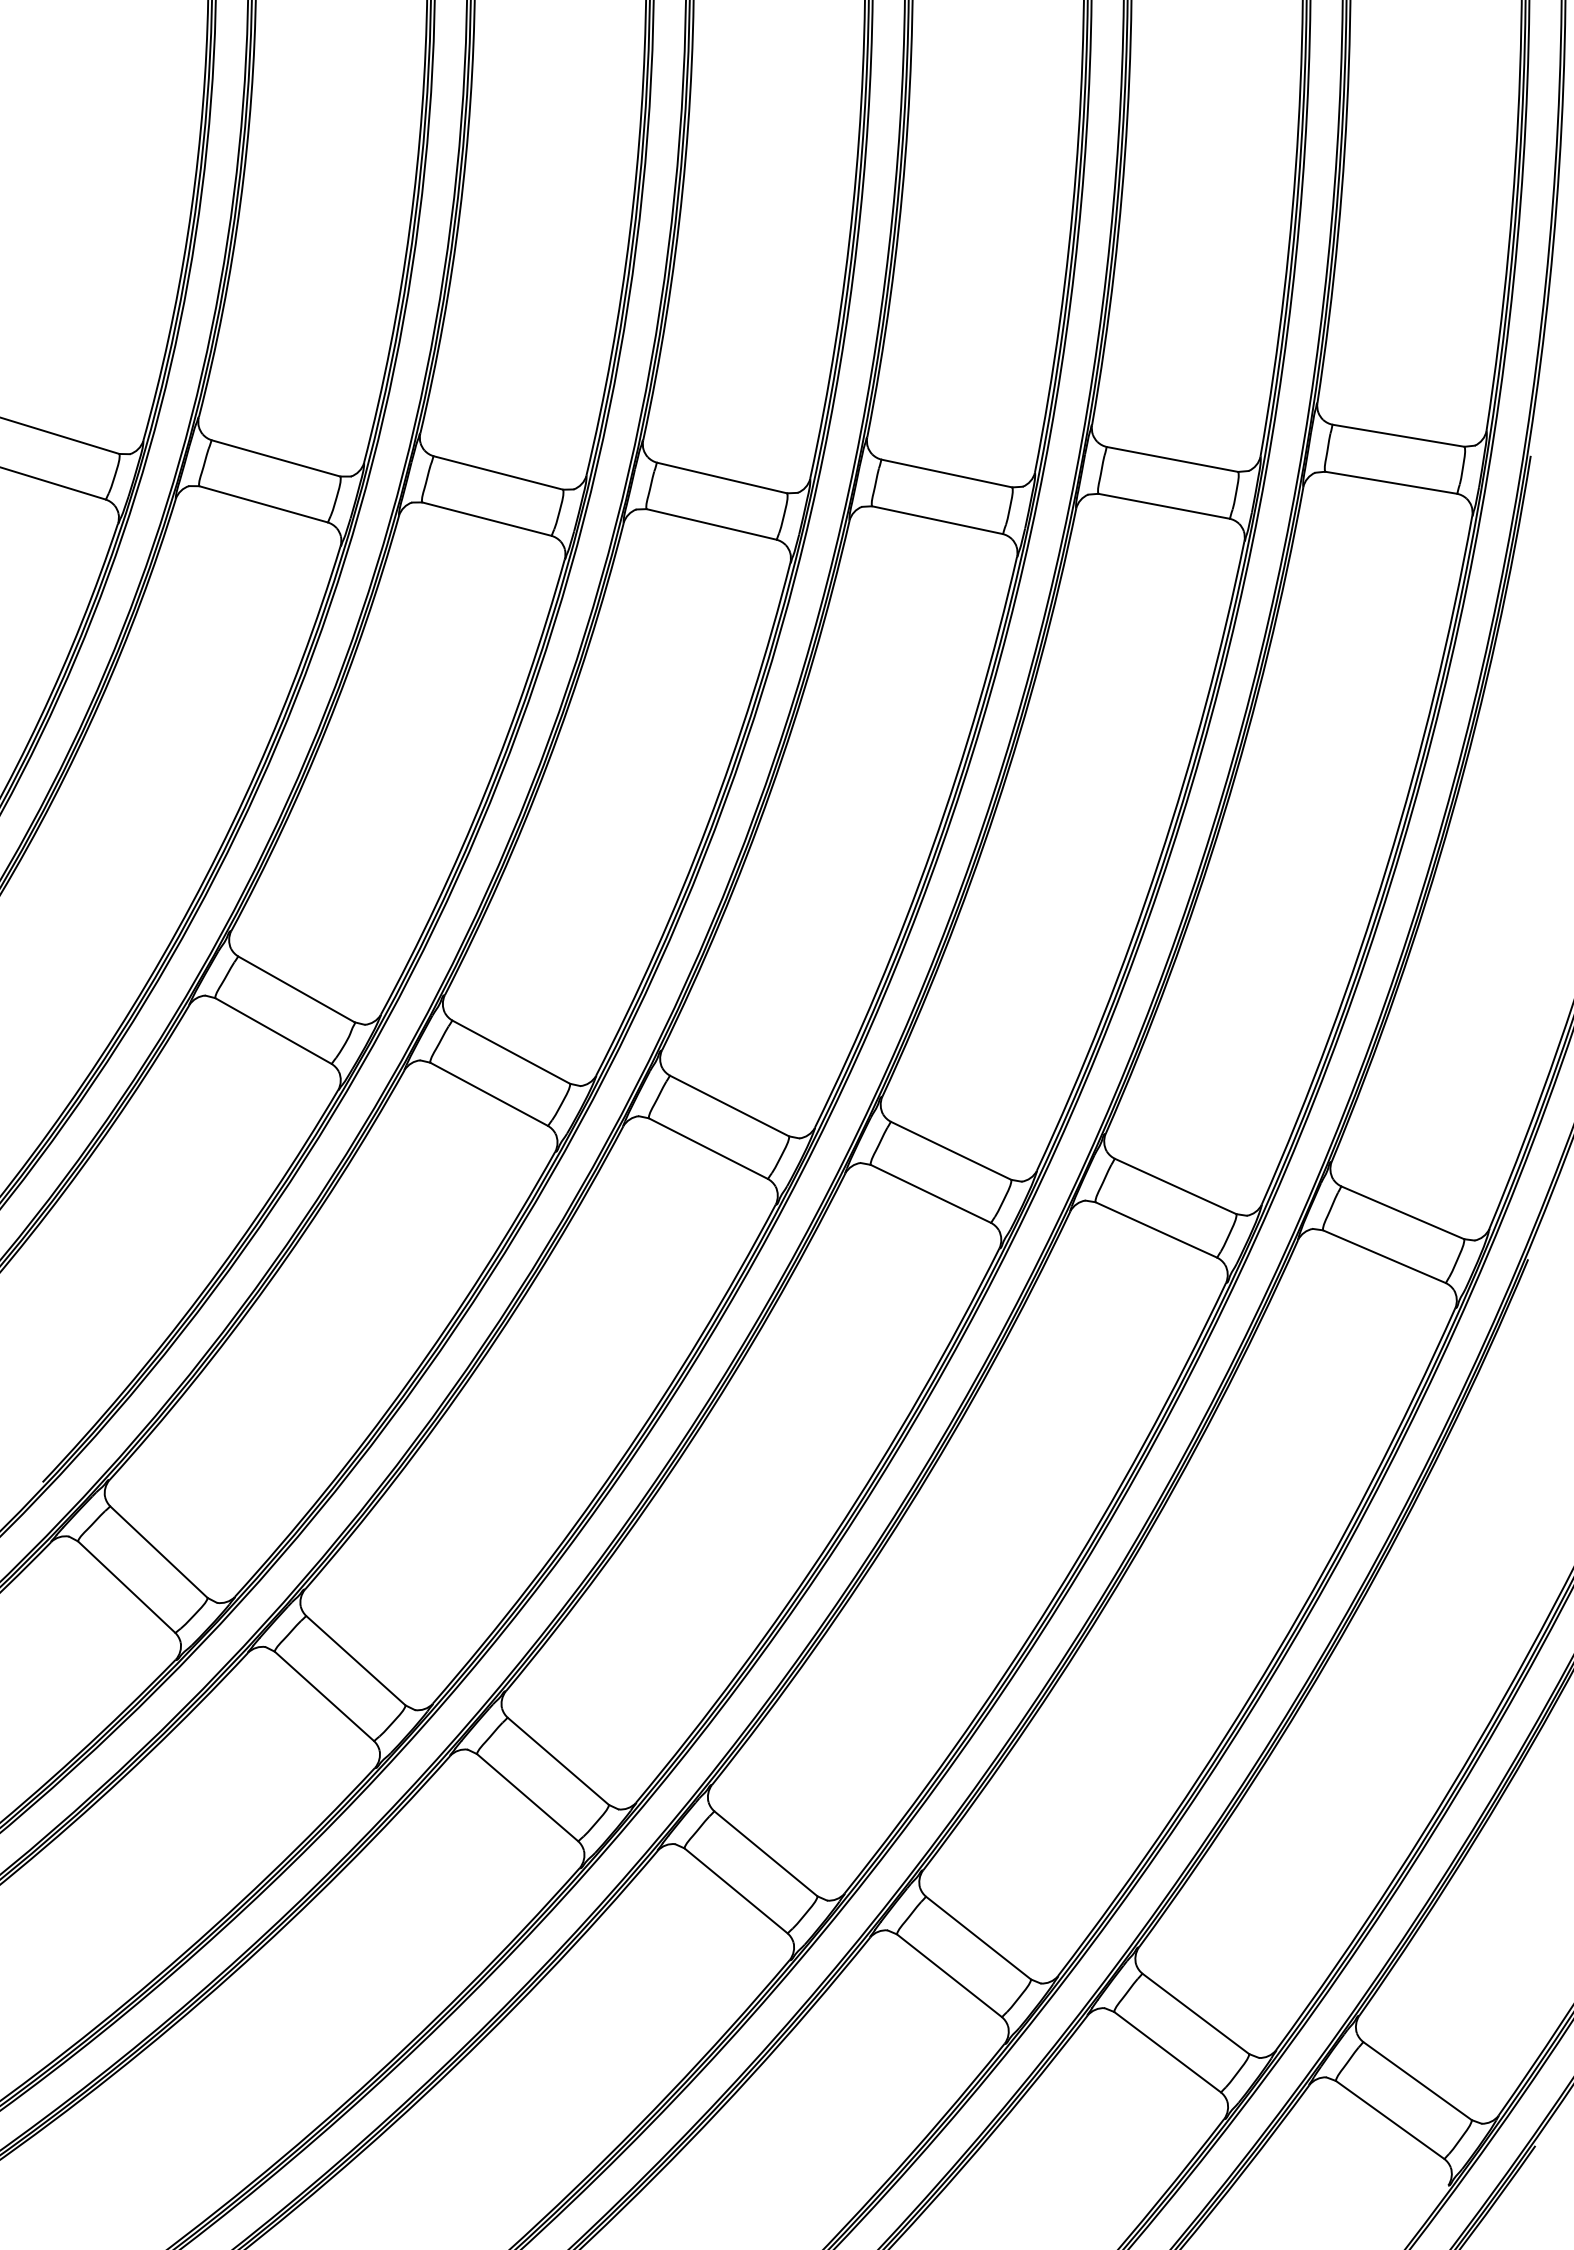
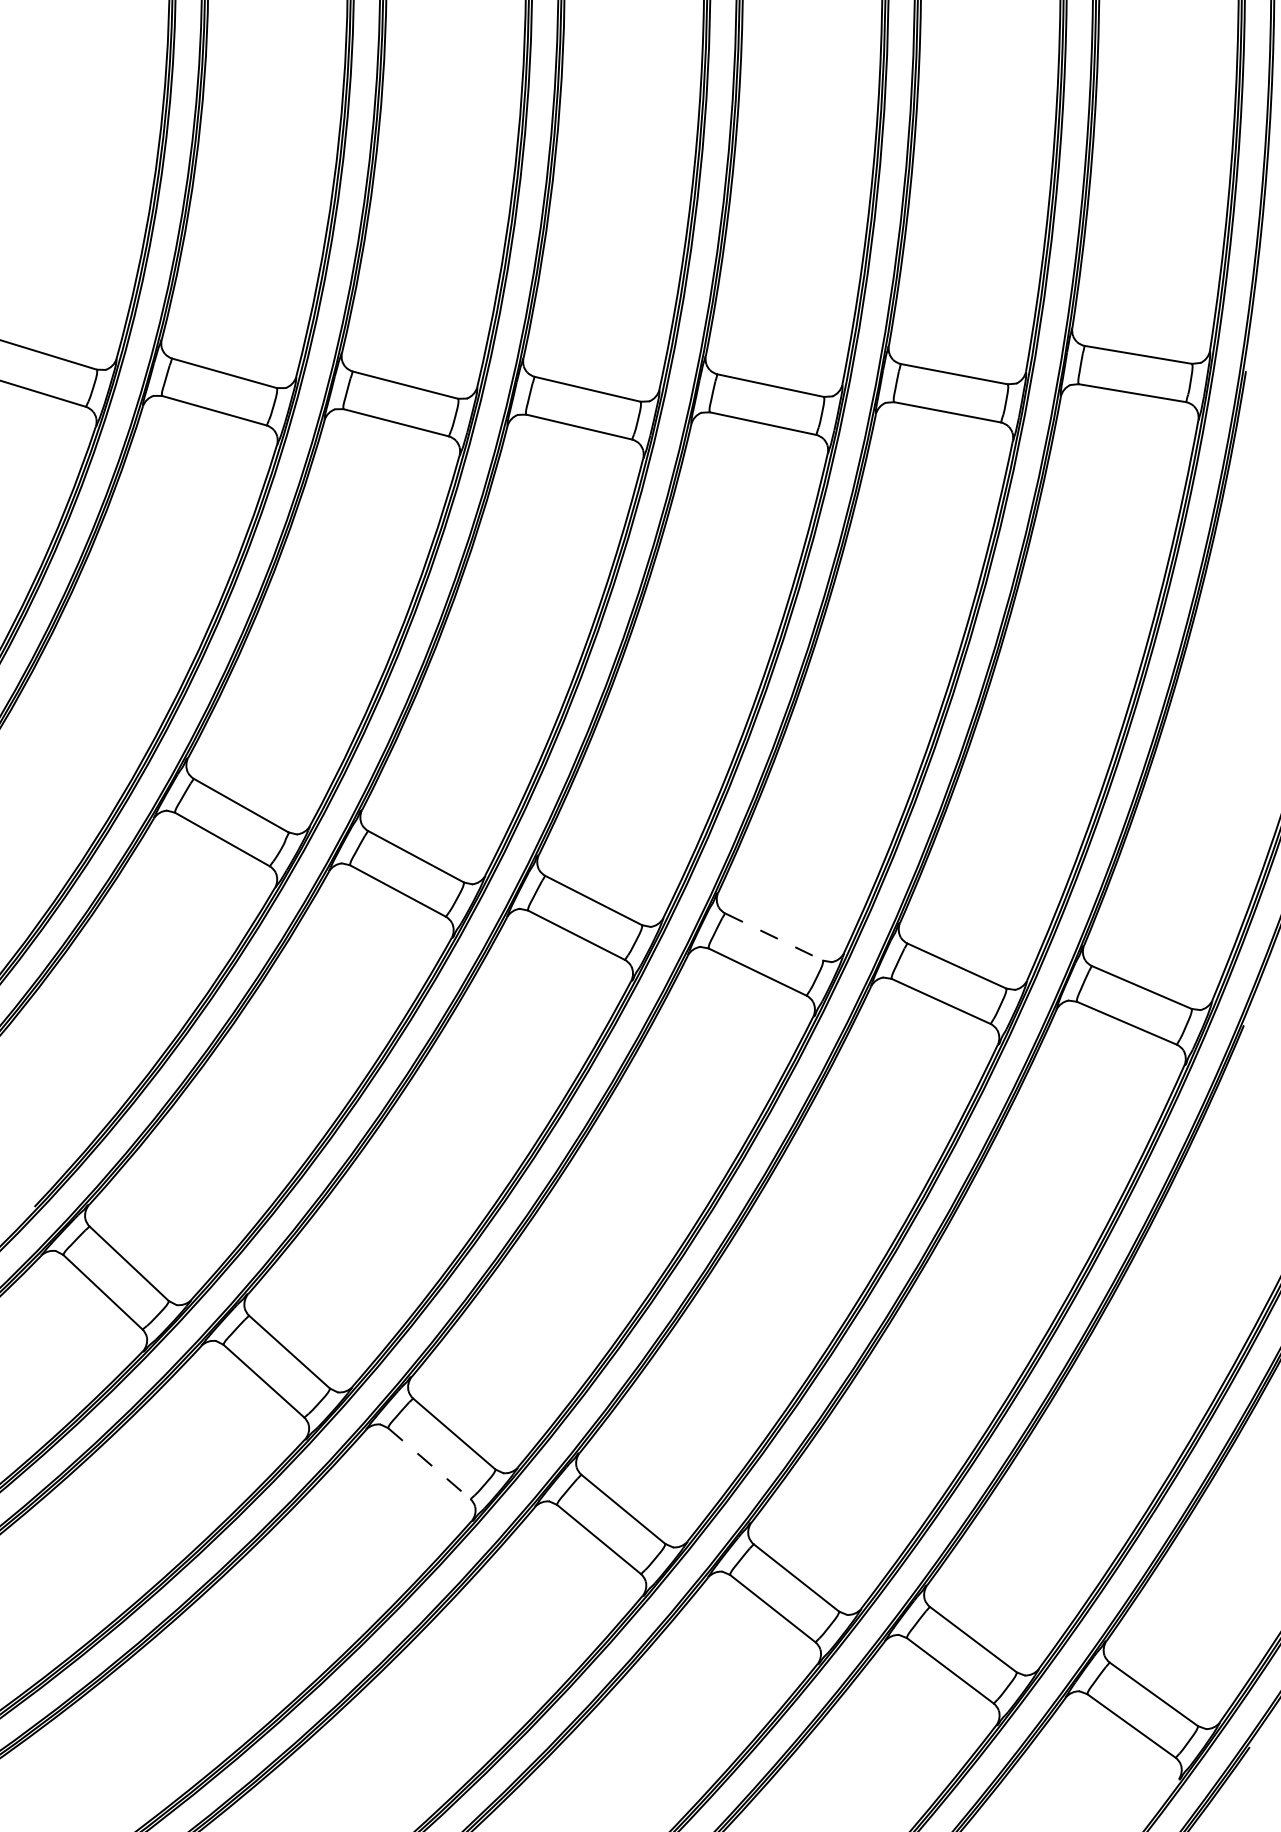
line: (951, 1150) -> (774, 936), solid -> dashed
line: (527, 1797) -> (429, 1463), solid -> dashed

